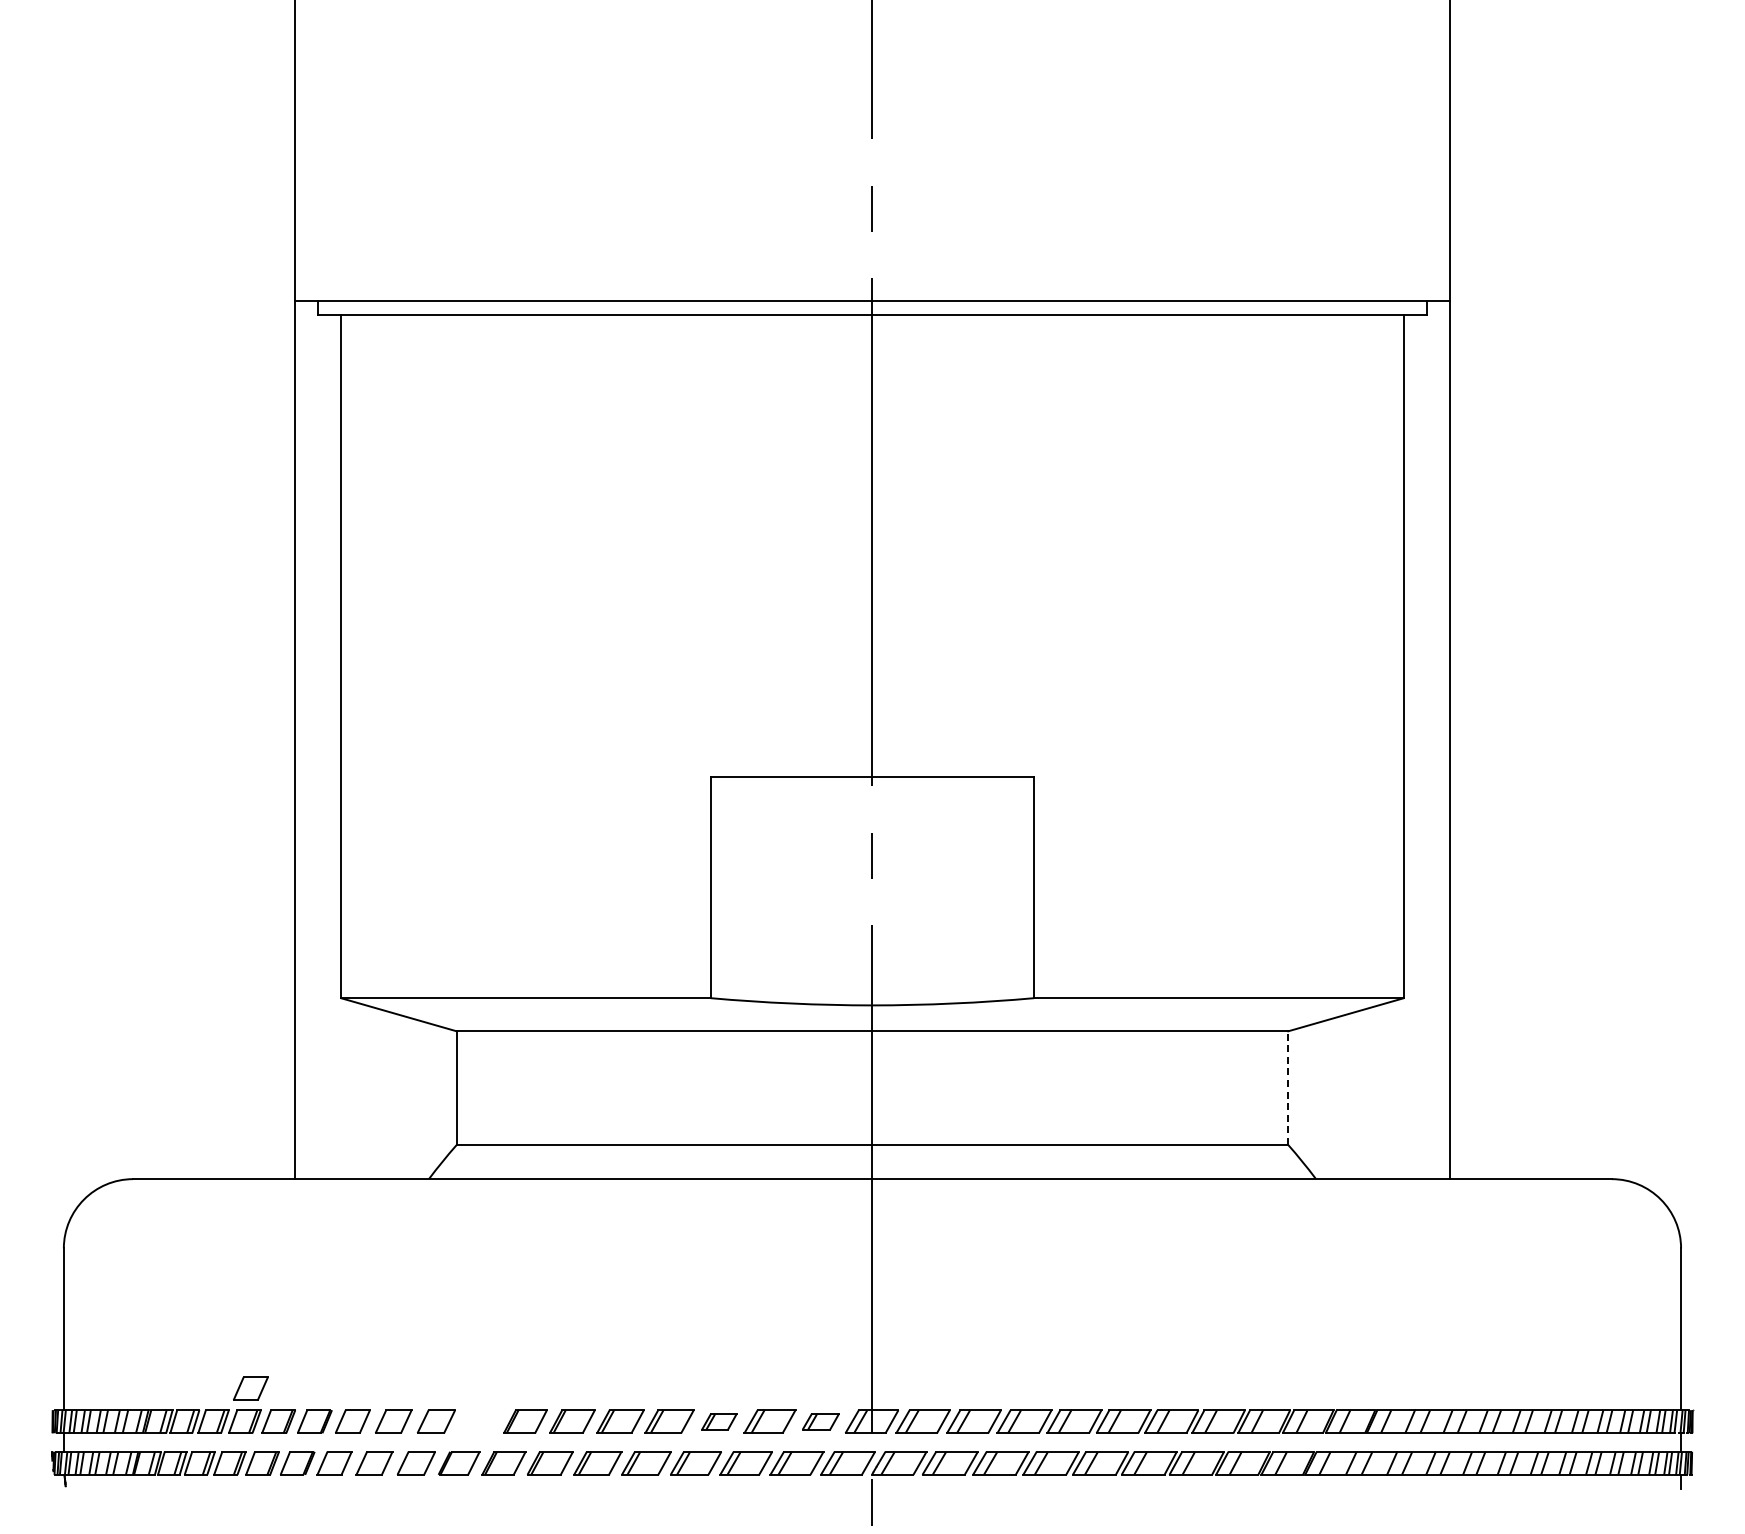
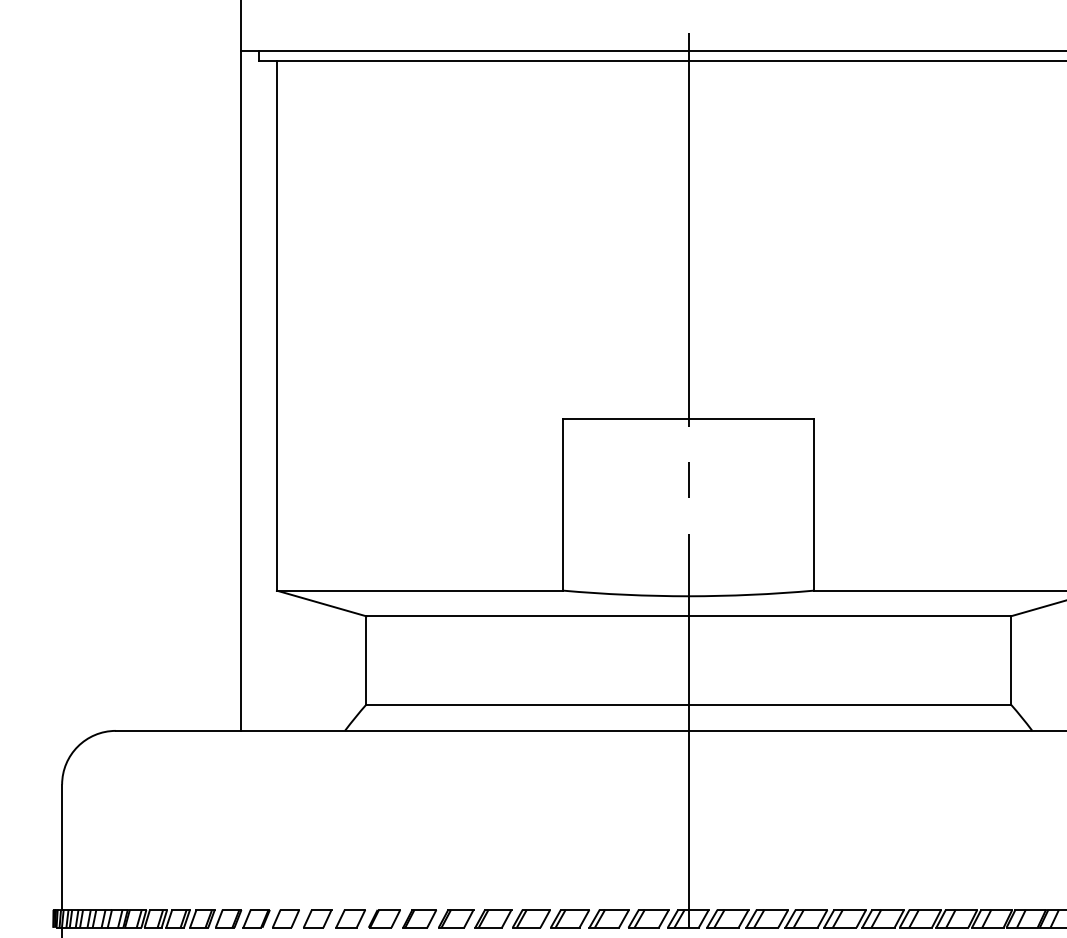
line: (1288, 1088) -> (1010, 660), dashed -> solid
part: (250, 1388) -> (206, 893), removed
part: (479, 1421) -> (384, 918), added
part: (719, 1421) -> (570, 918), size x1.43
part: (820, 1421) -> (648, 918), size x1.43

